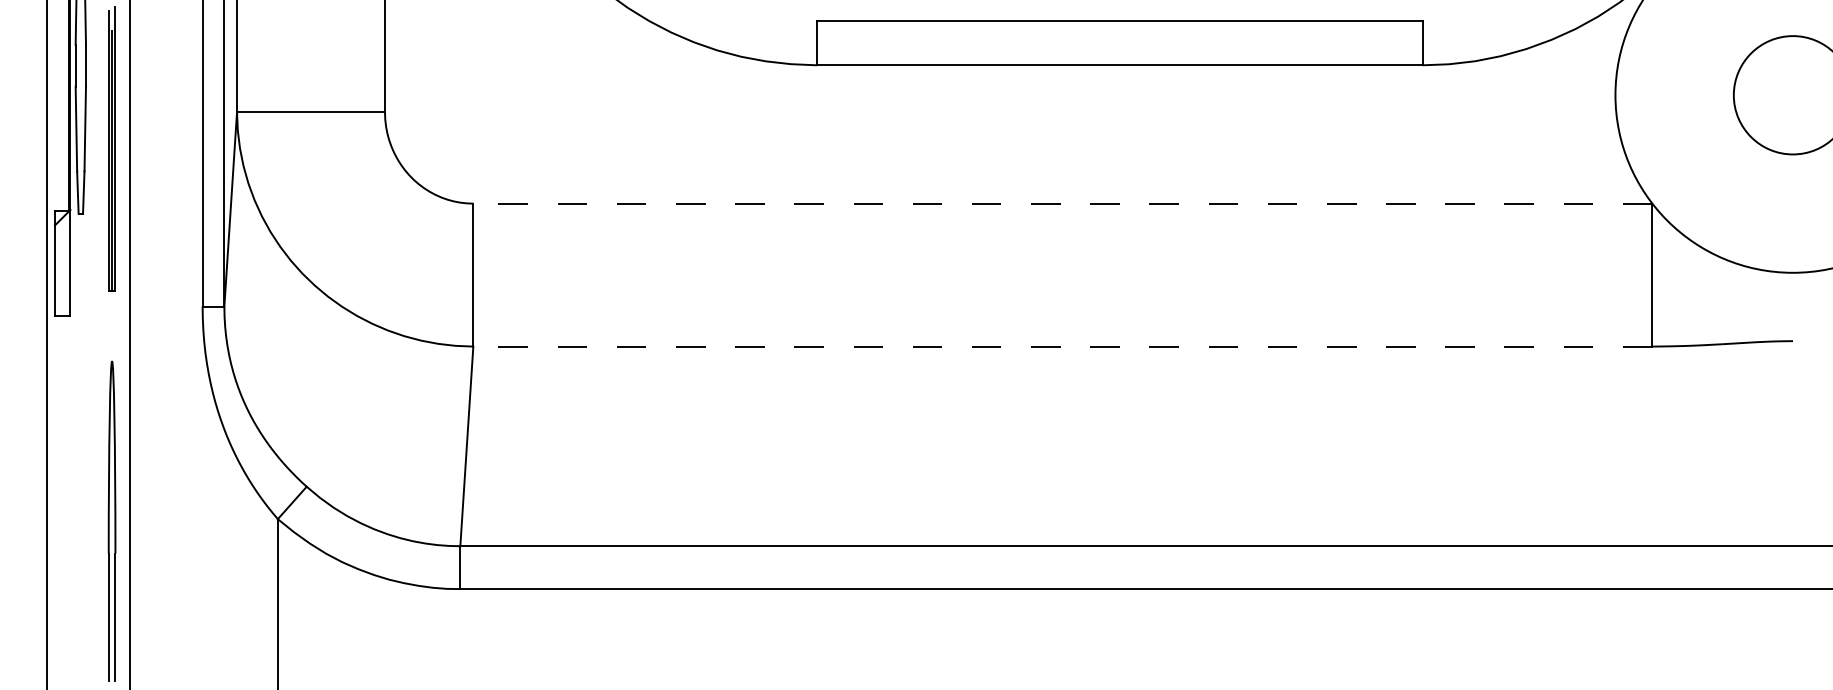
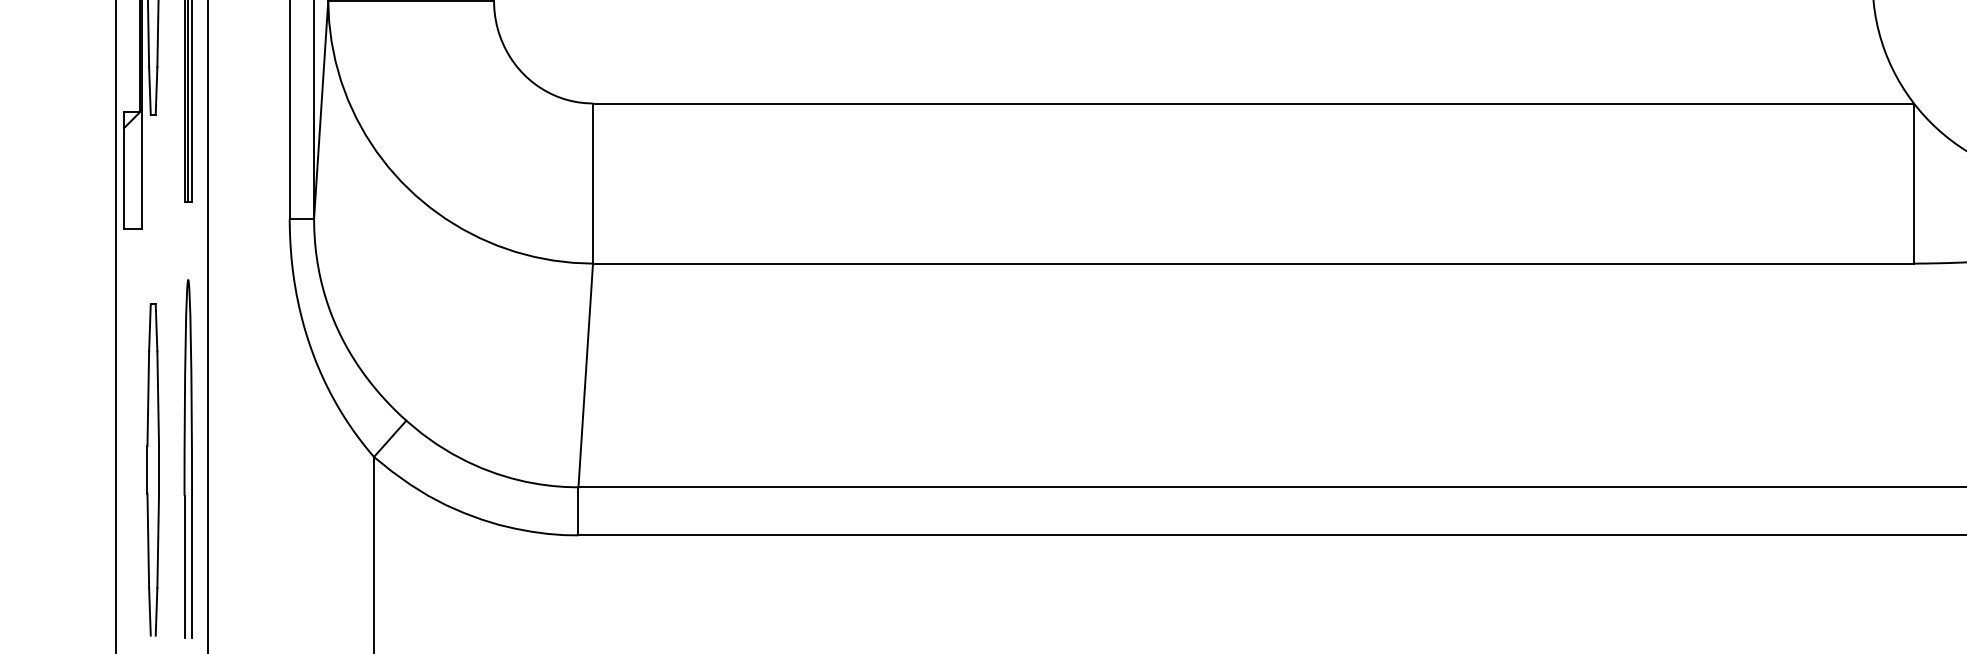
line: (1062, 203) -> (1253, 103), dashed -> solid
line: (1062, 346) -> (1253, 263), dashed -> solid
part: (80, 530) -> (152, 469), added

